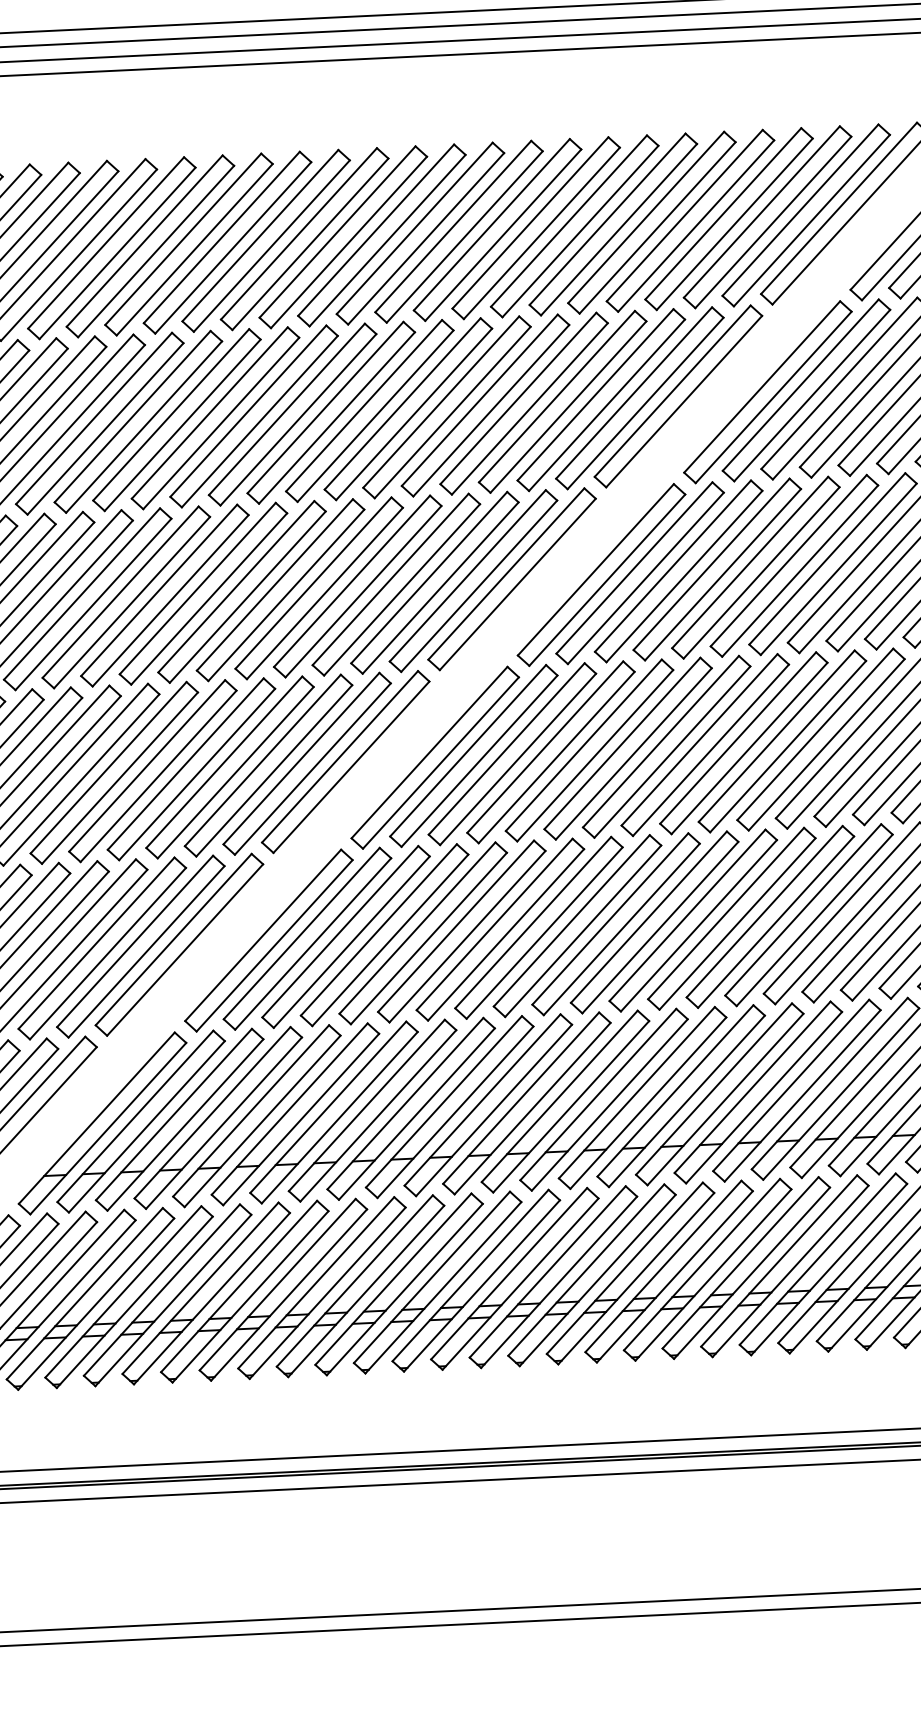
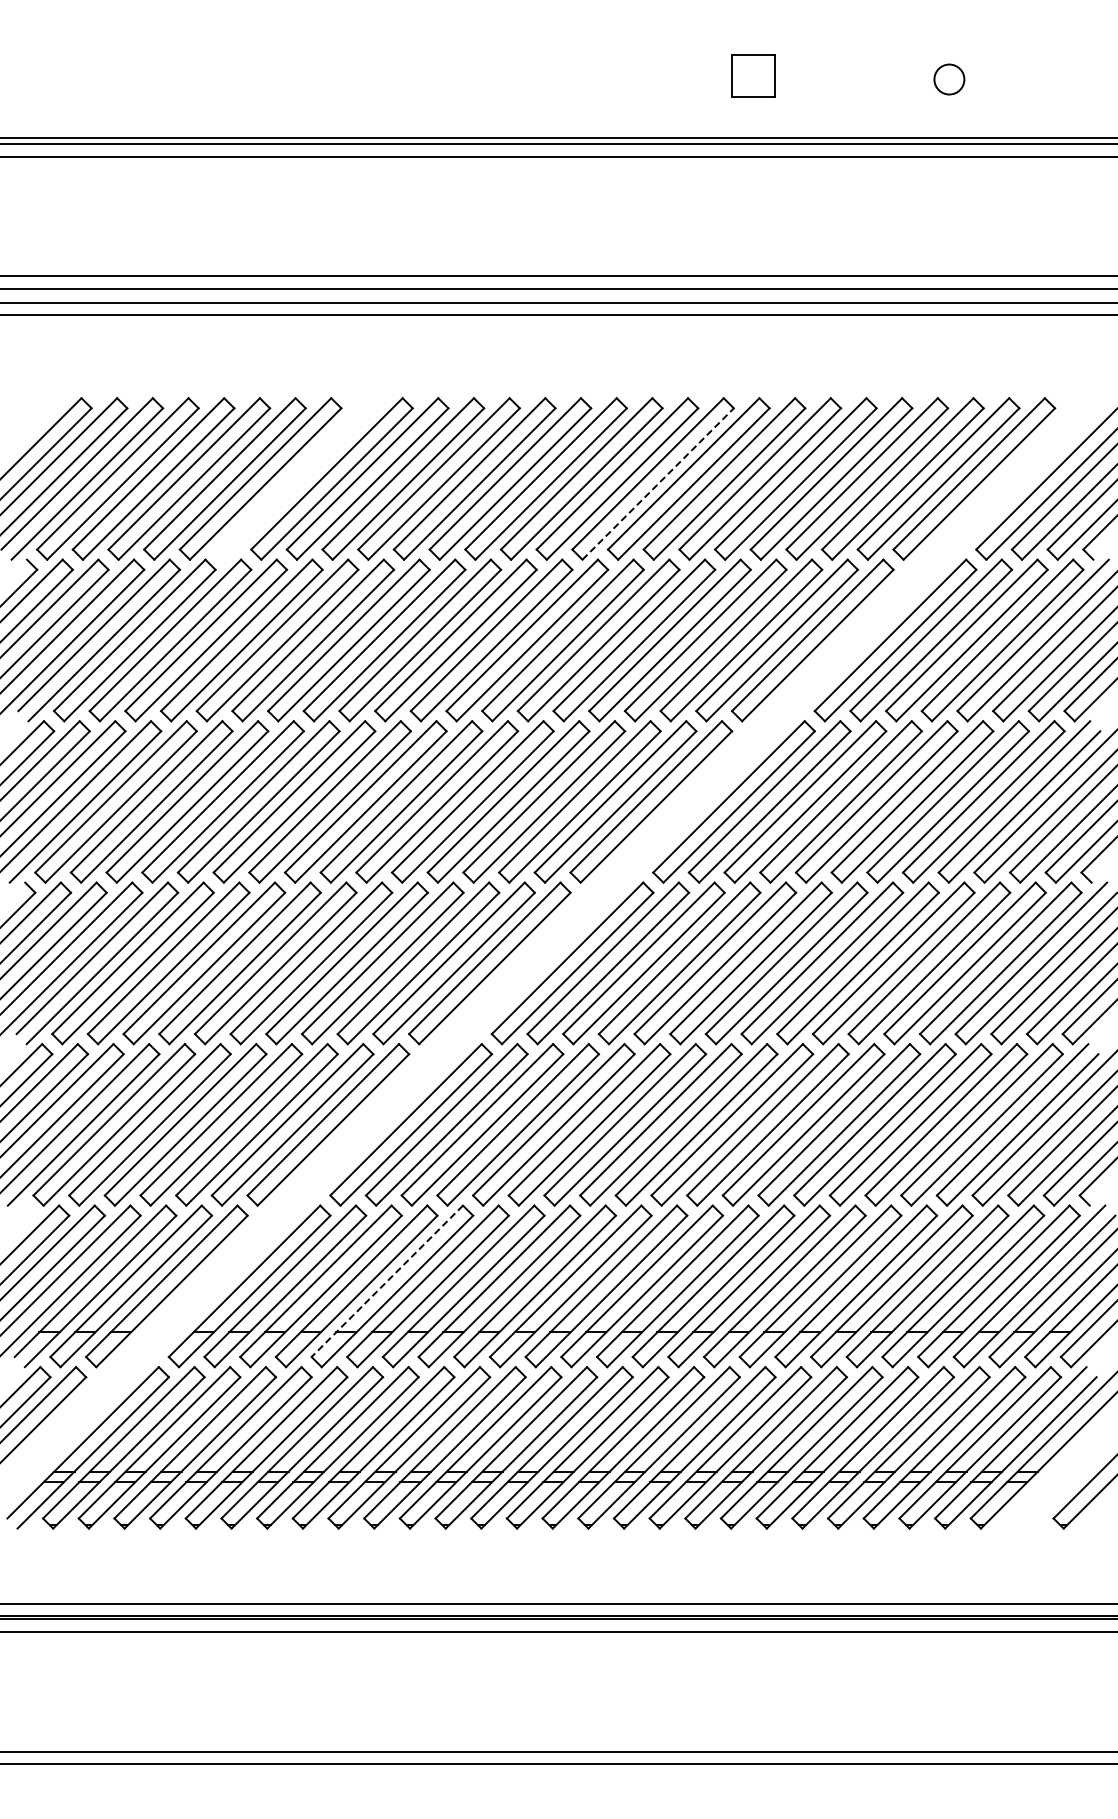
line: (503, 234) -> (658, 483), solid -> dashed
part: (112, 247) -> (296, 478), removed
line: (250, 1111) -> (386, 1281), solid -> dashed

